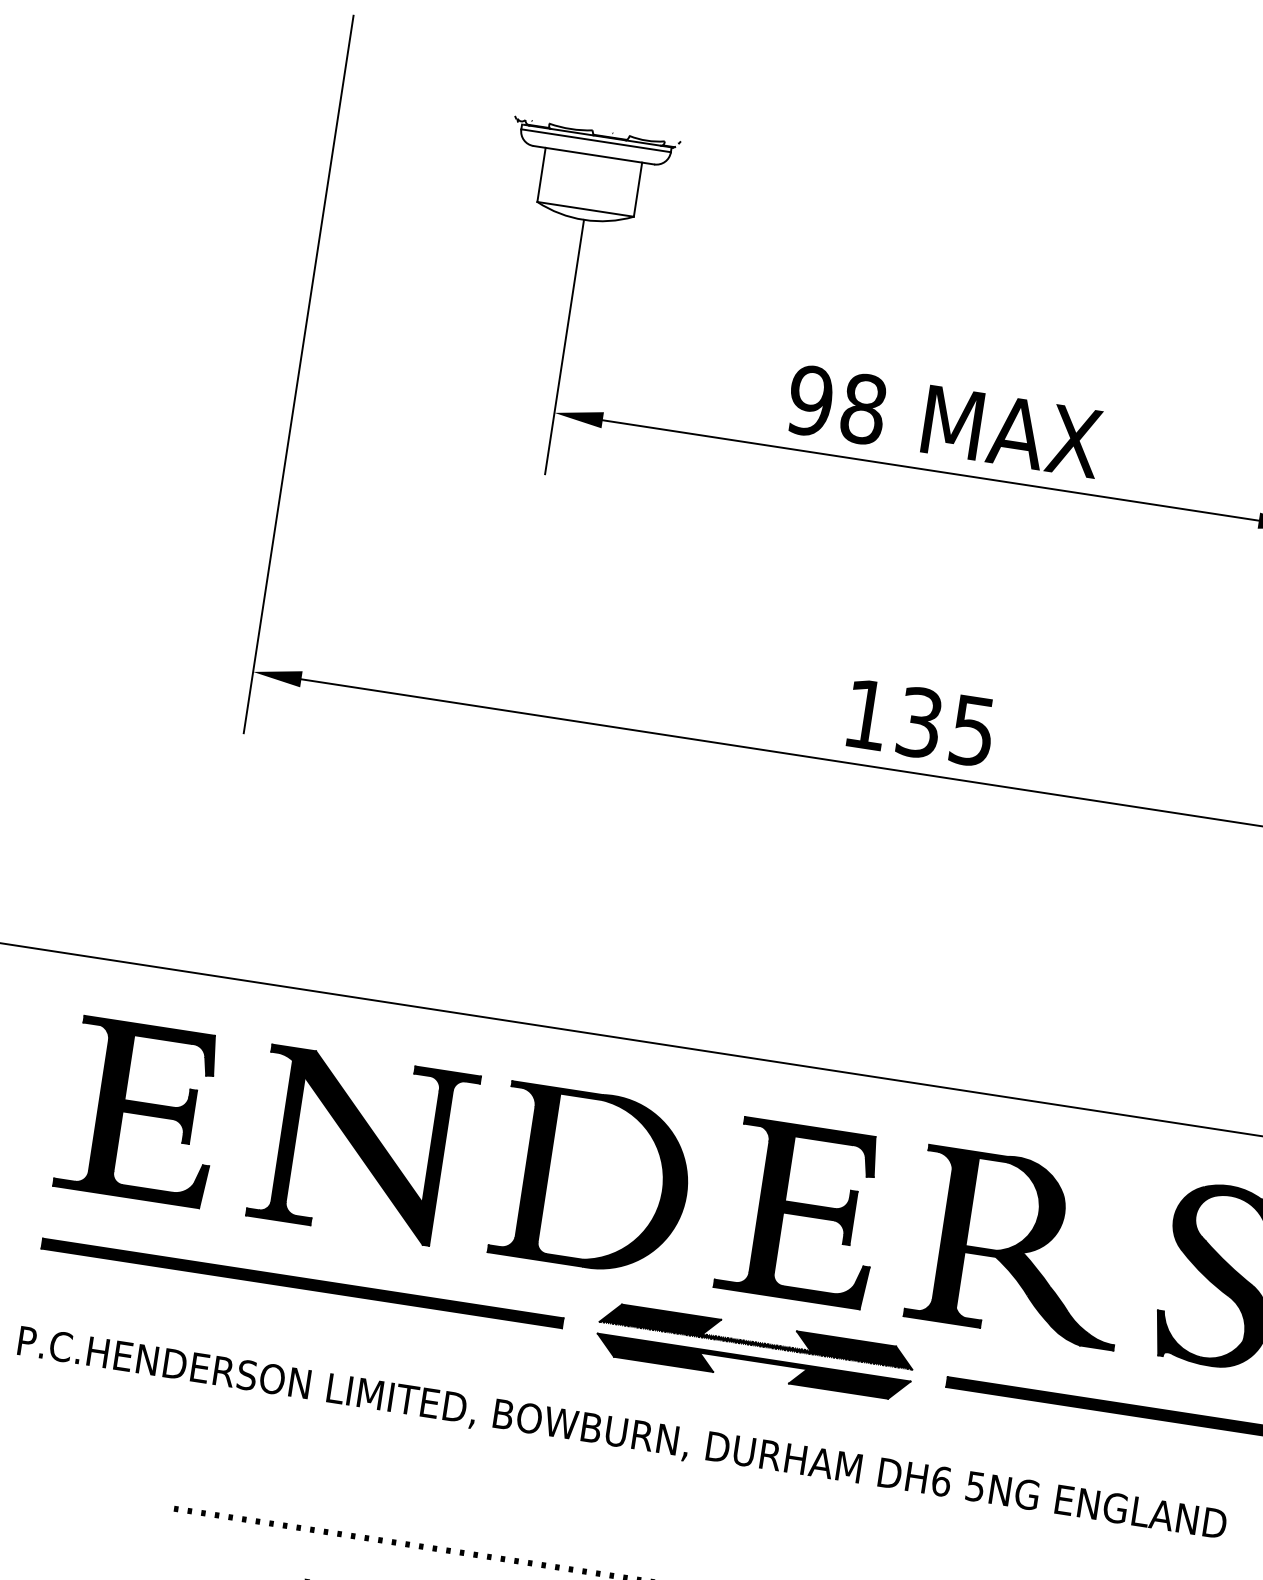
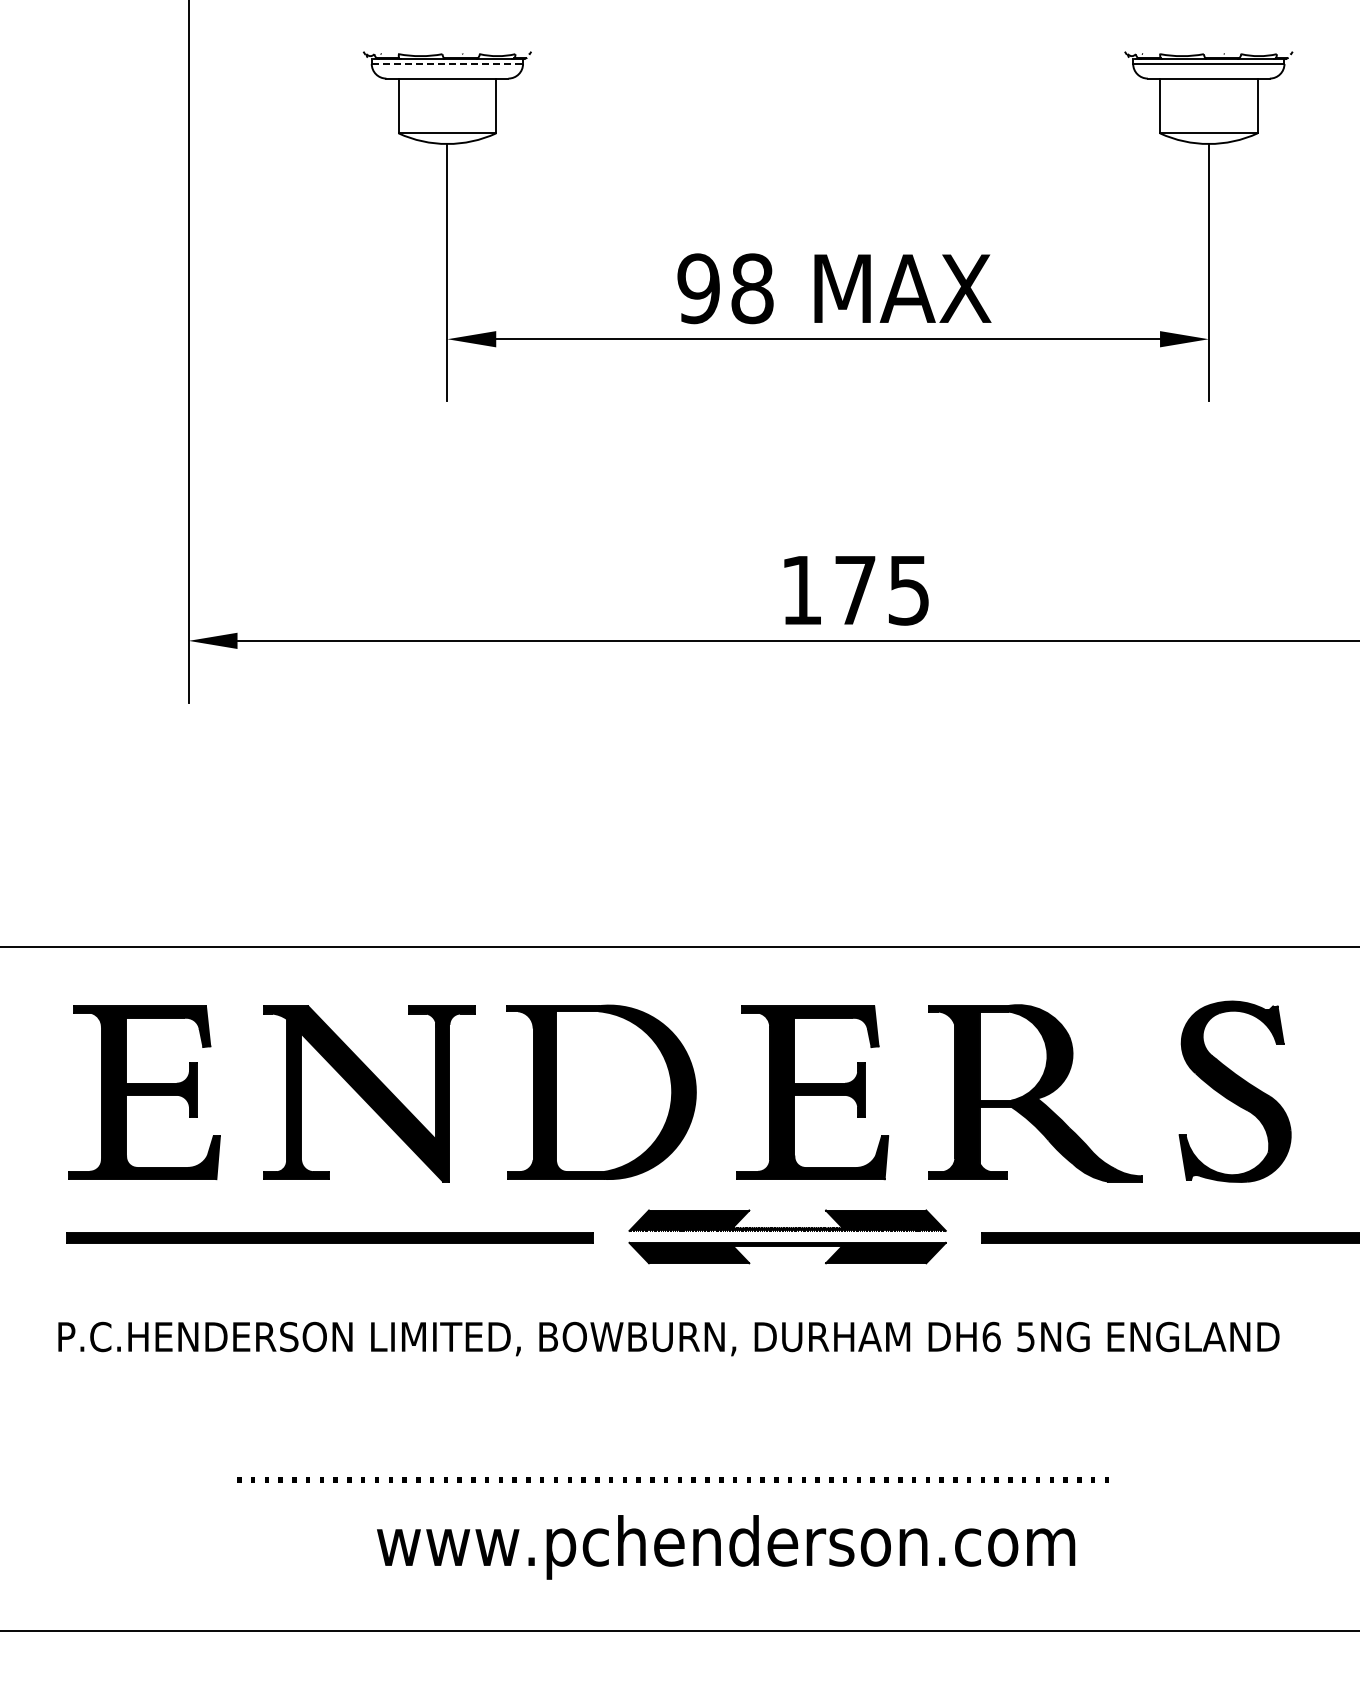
line: (596, 140) -> (447, 63), solid -> dashed
text: (919, 722) -> (855, 590), 135 -> 175

